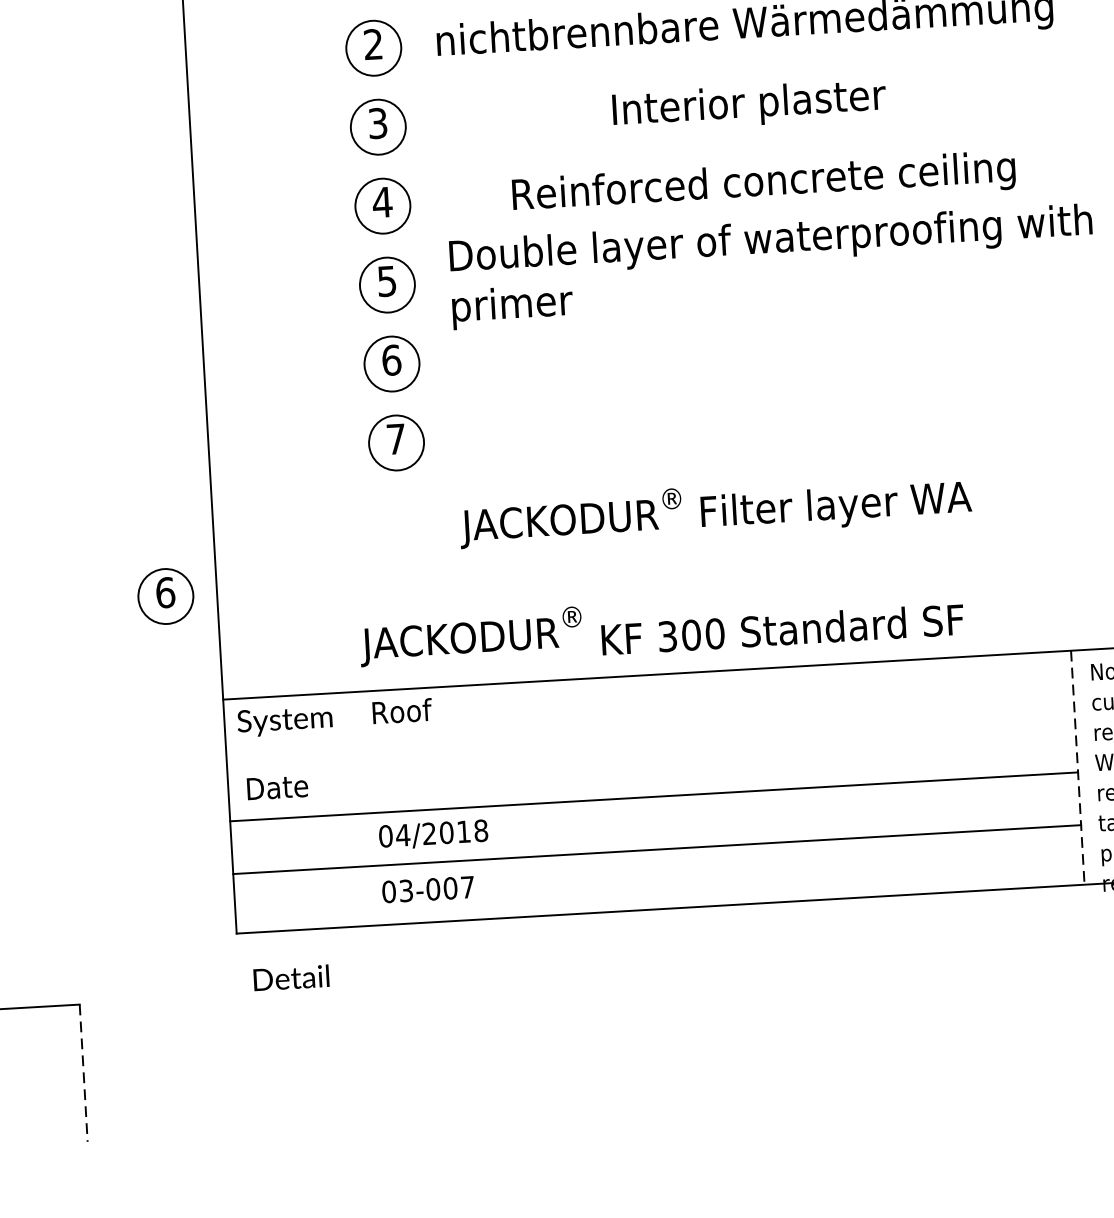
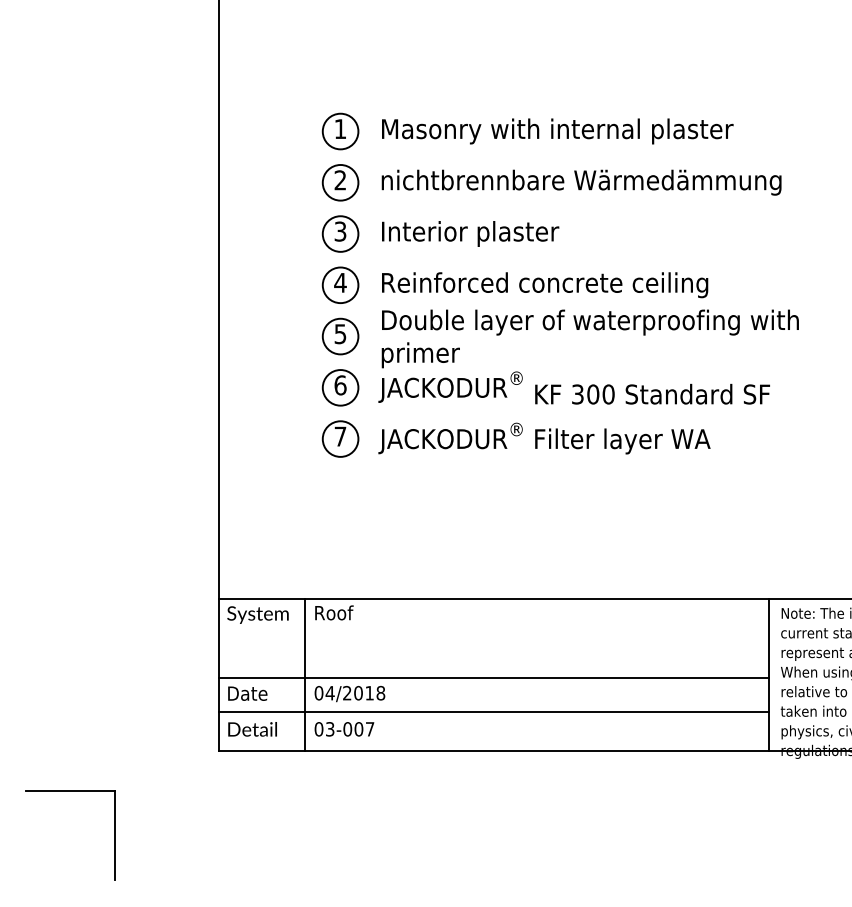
text: (749, 104) -> (470, 233), moved
text: (764, 184) -> (545, 285), moved
text: (715, 510) -> (544, 438), moved
part: (165, 596) -> (185, 529), removed
text: (660, 626) -> (573, 387), moved
line: (1078, 767) -> (769, 674), dashed -> solid
text: (277, 787) -> (247, 693), moved
line: (361, 808) -> (304, 674), added
text: (291, 978) -> (252, 729), moved
line: (83, 1073) -> (114, 835), dashed -> solid

